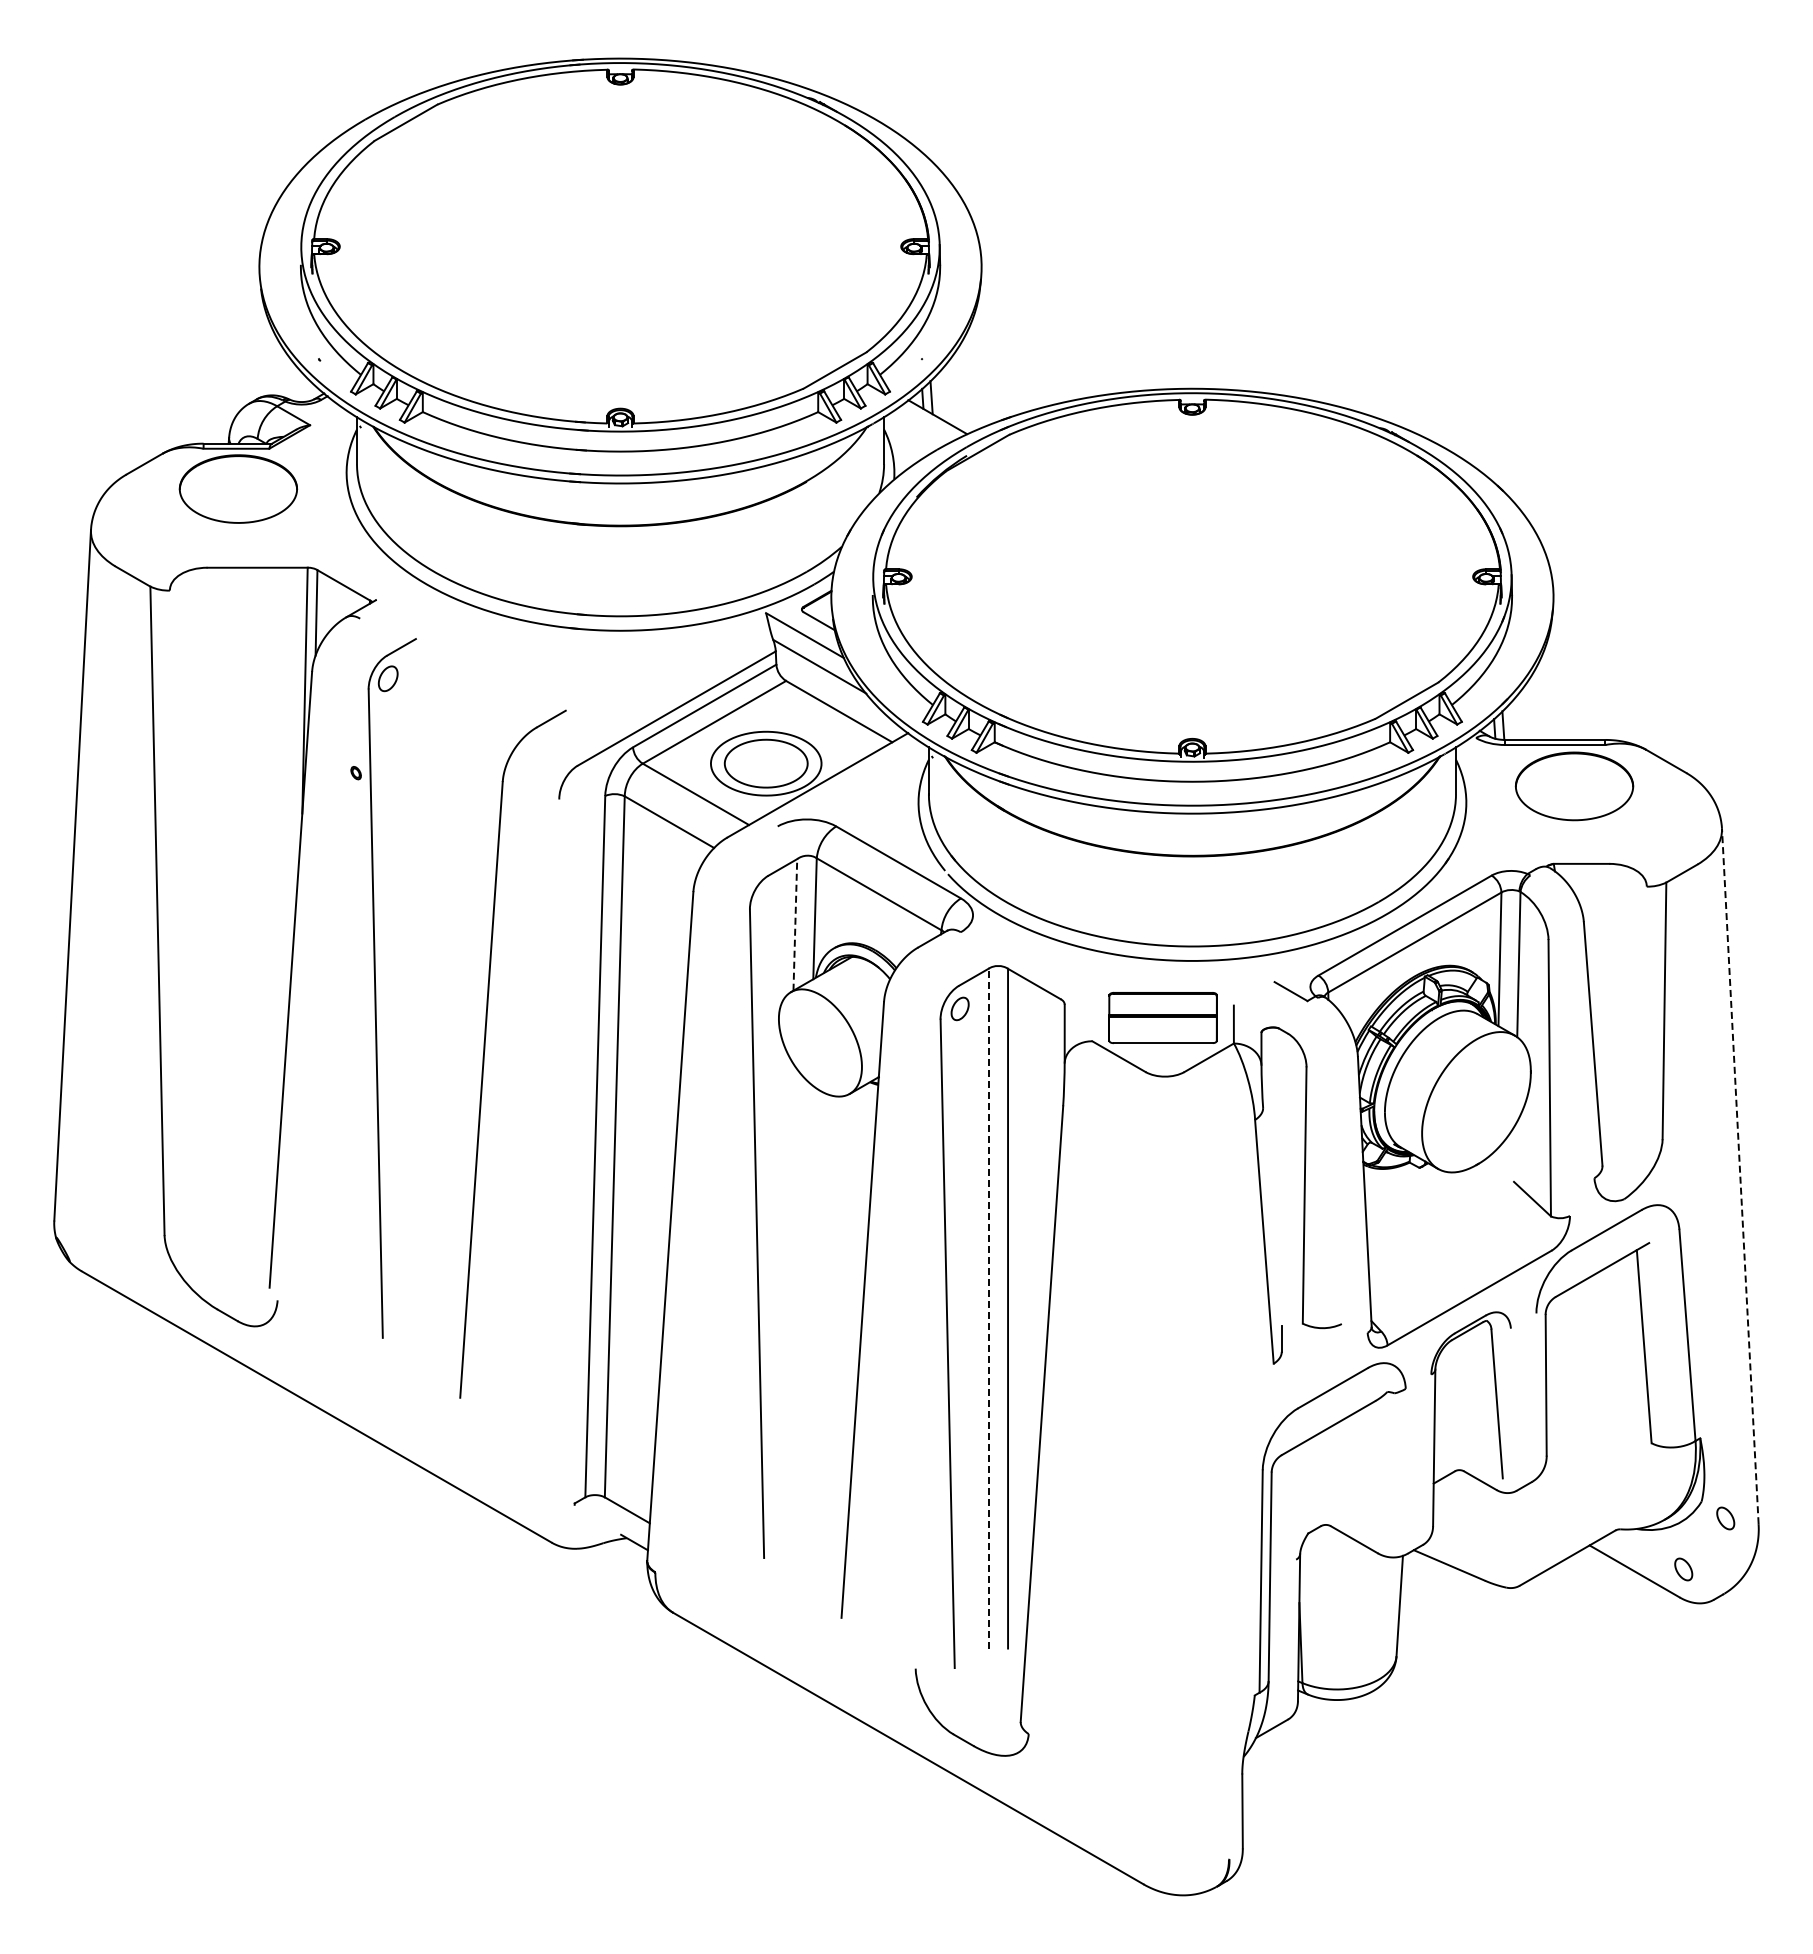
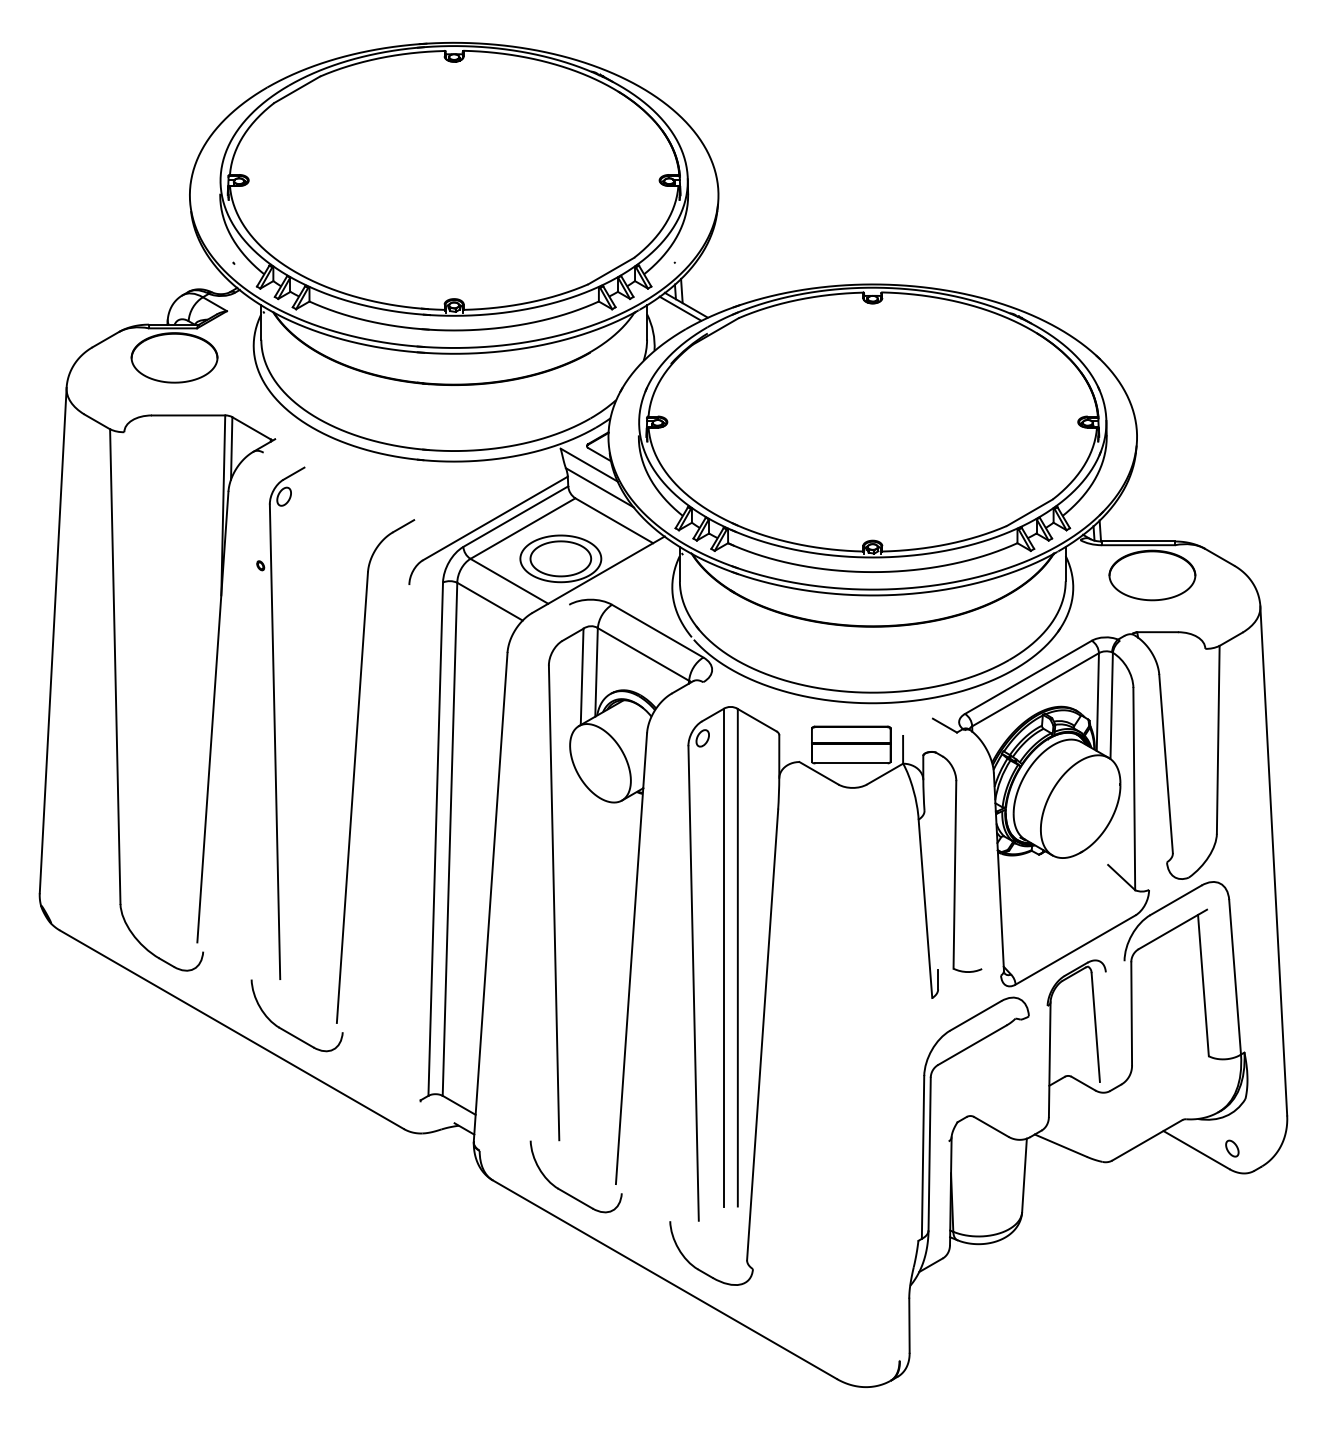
line: (929, 421) -> (680, 308), added
line: (795, 924) -> (582, 676), dashed -> solid
line: (1740, 1176) -> (1273, 861), dashed -> solid
line: (988, 1308) -> (723, 957), dashed -> solid
part: (391, 1408) -> (286, 1030), added
part: (1725, 1518) -> (1262, 1111), removed
part: (772, 1628) -> (565, 1191), added

